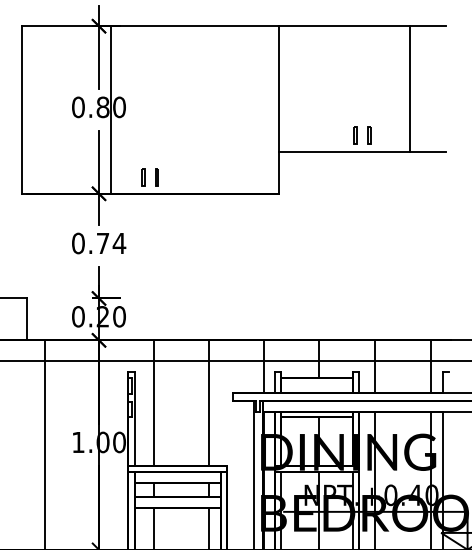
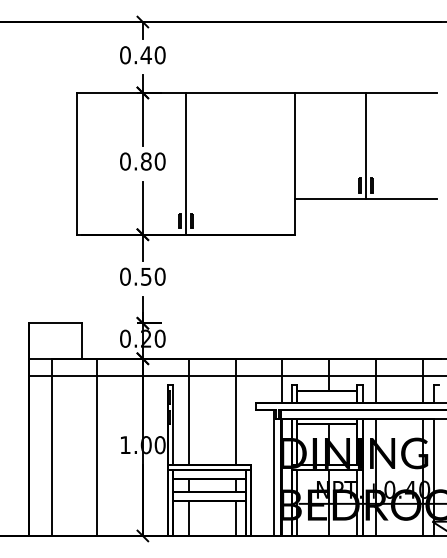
line: (409, 88) -> (365, 145), moved
line: (111, 109) -> (186, 163), moved
text: (111, 243) -> (153, 276), 0.74 -> 0.50

